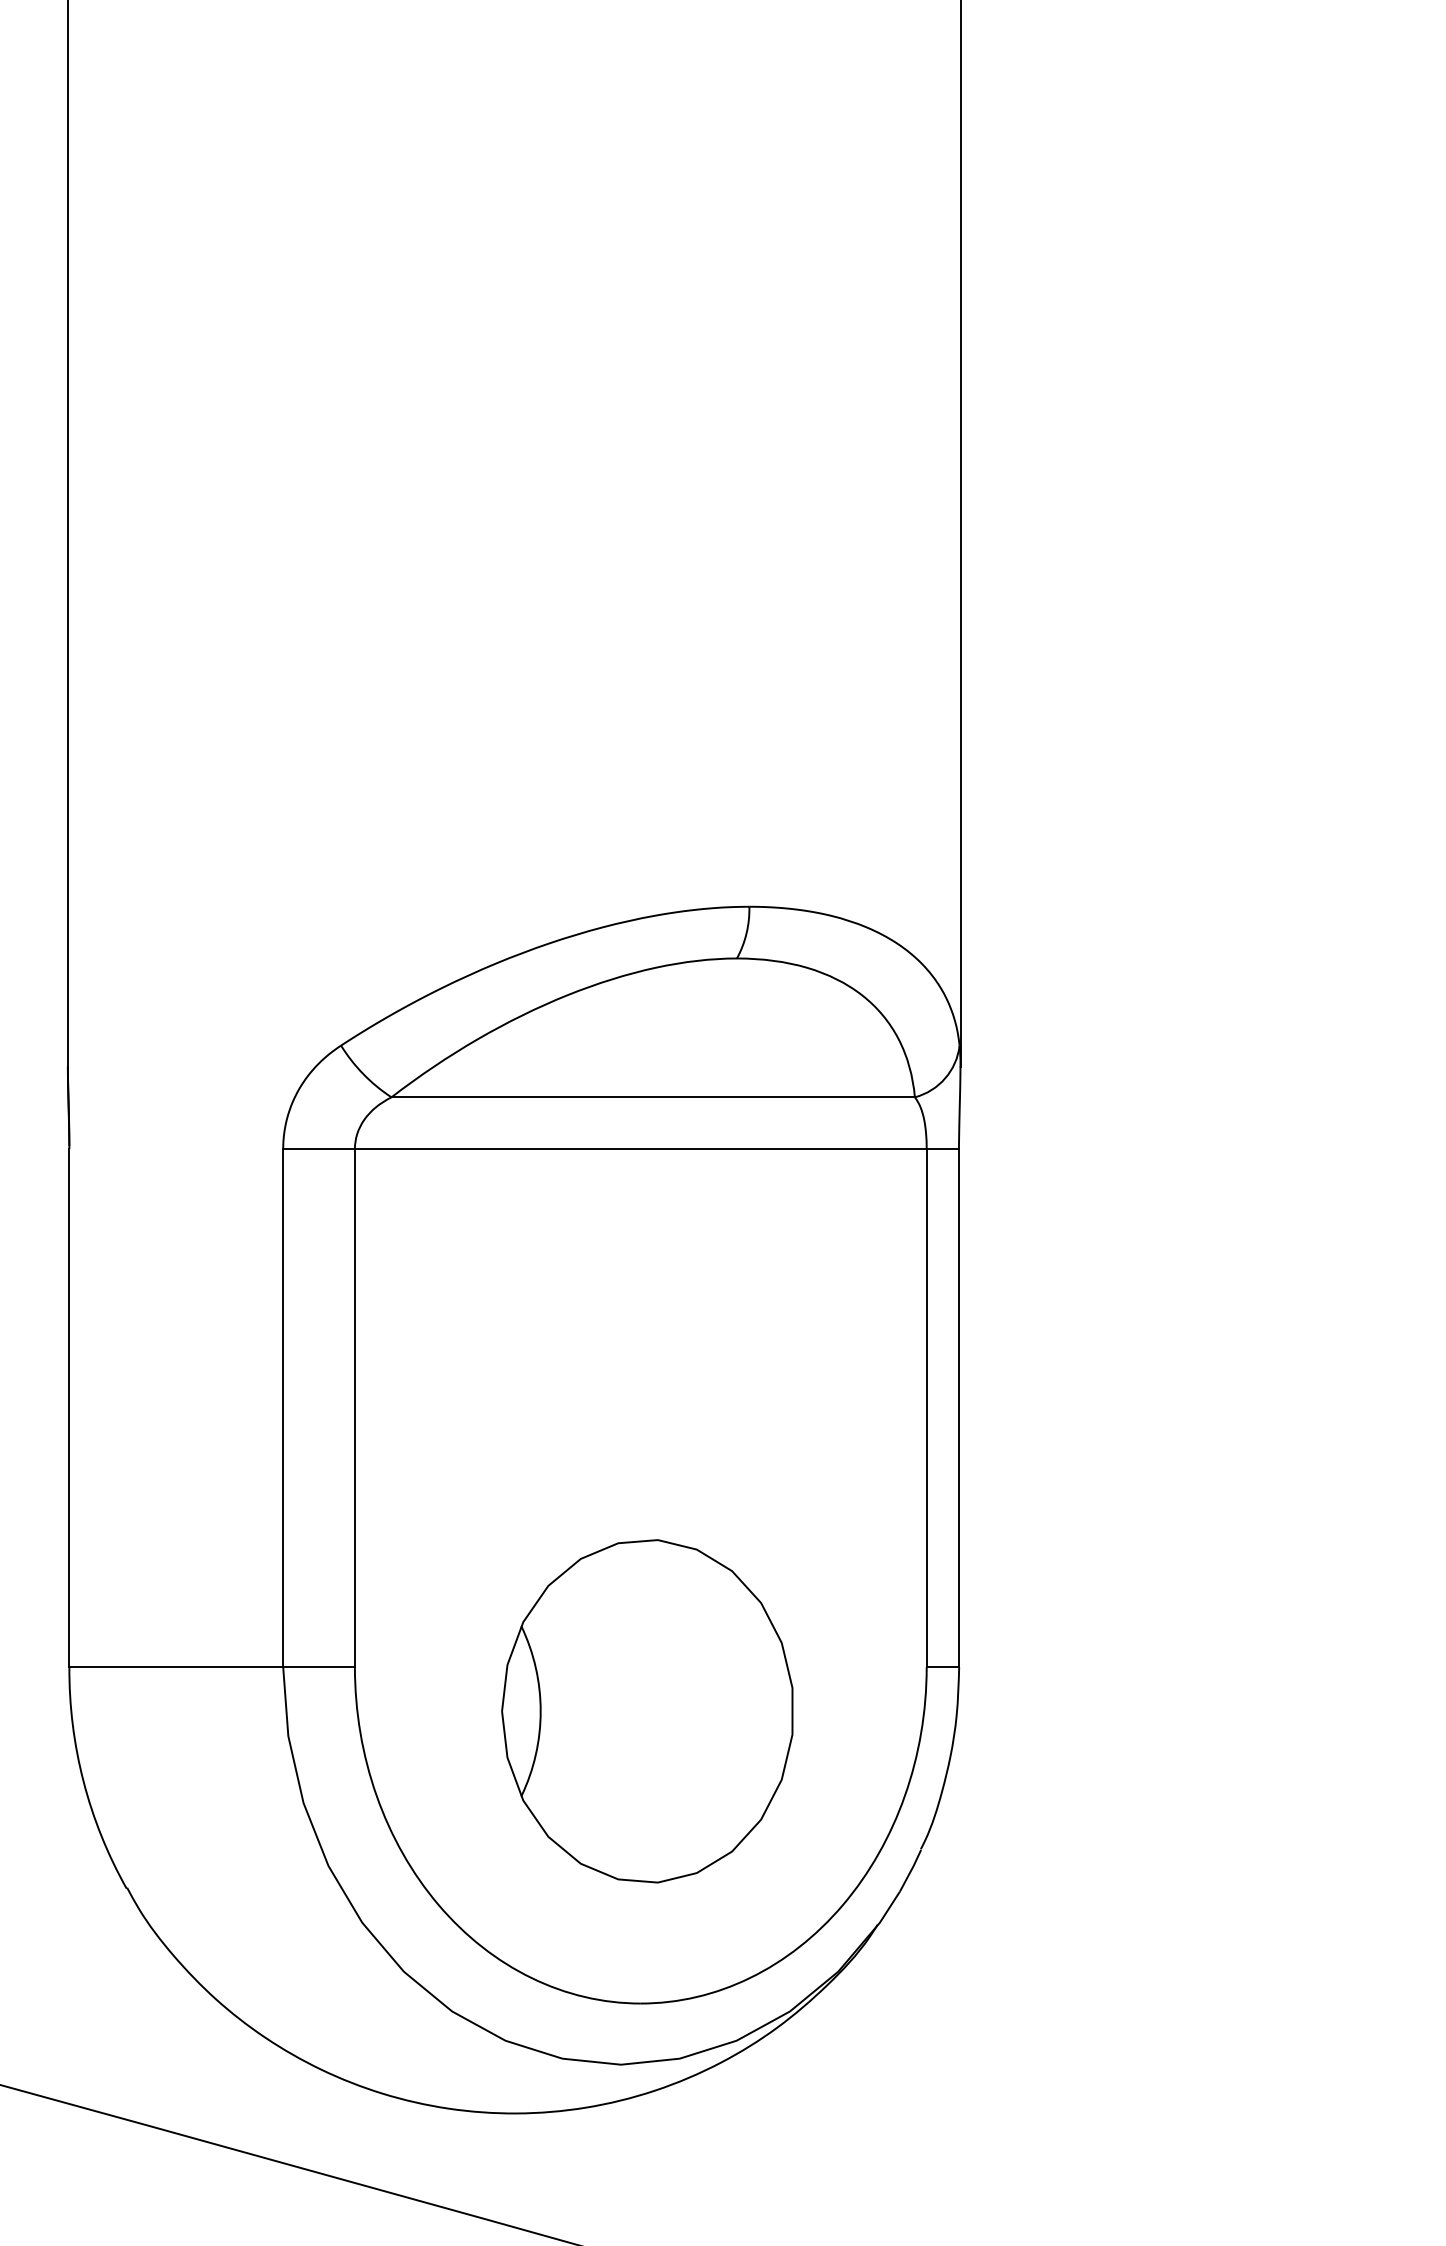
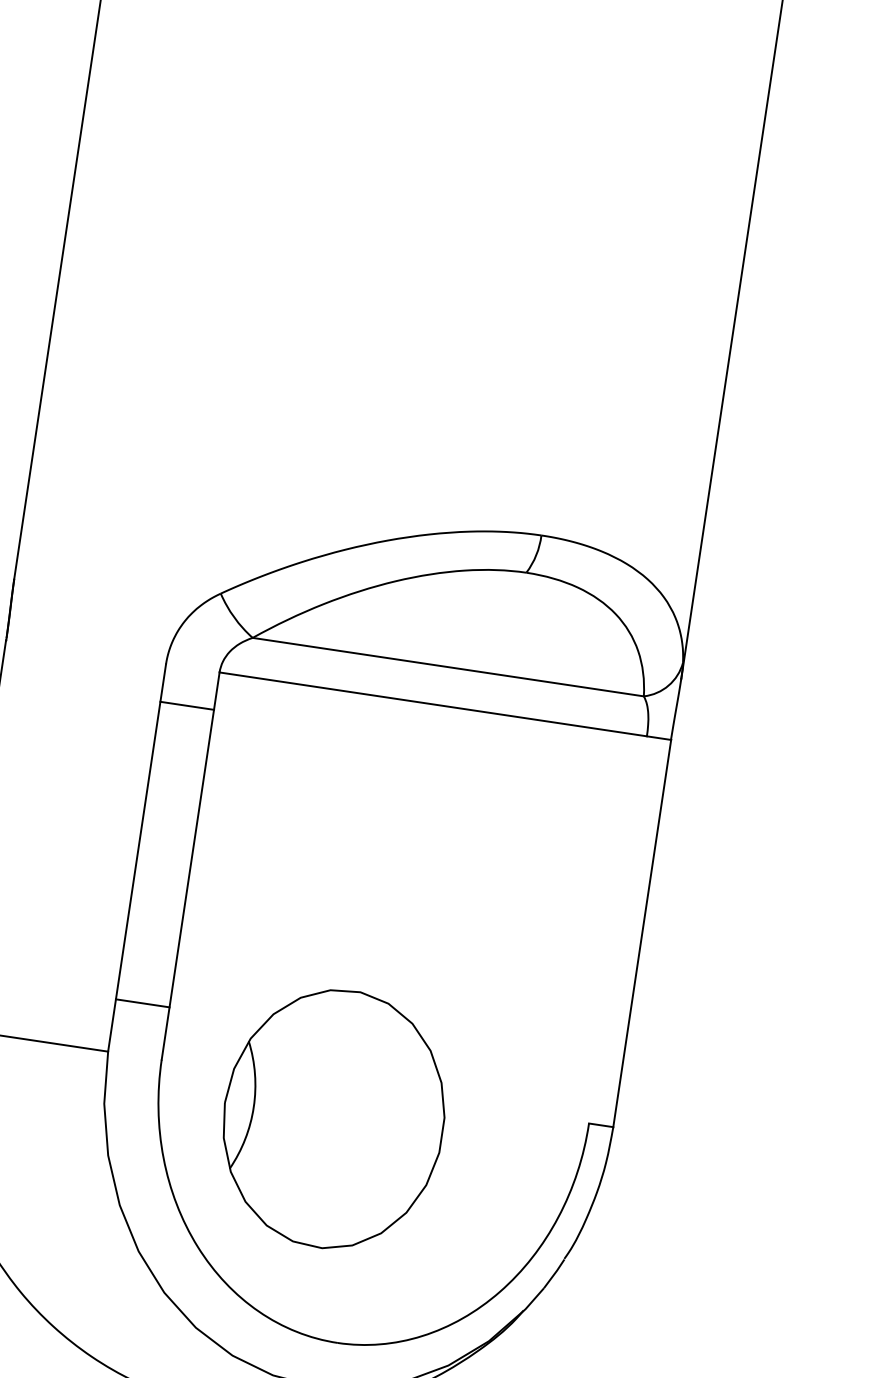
line: (318, 1149) -> (186, 706), moved
line: (926, 1408) -> (617, 930), removed
line: (318, 1667) -> (142, 1003), moved
part: (647, 1711) -> (333, 1119), moved

